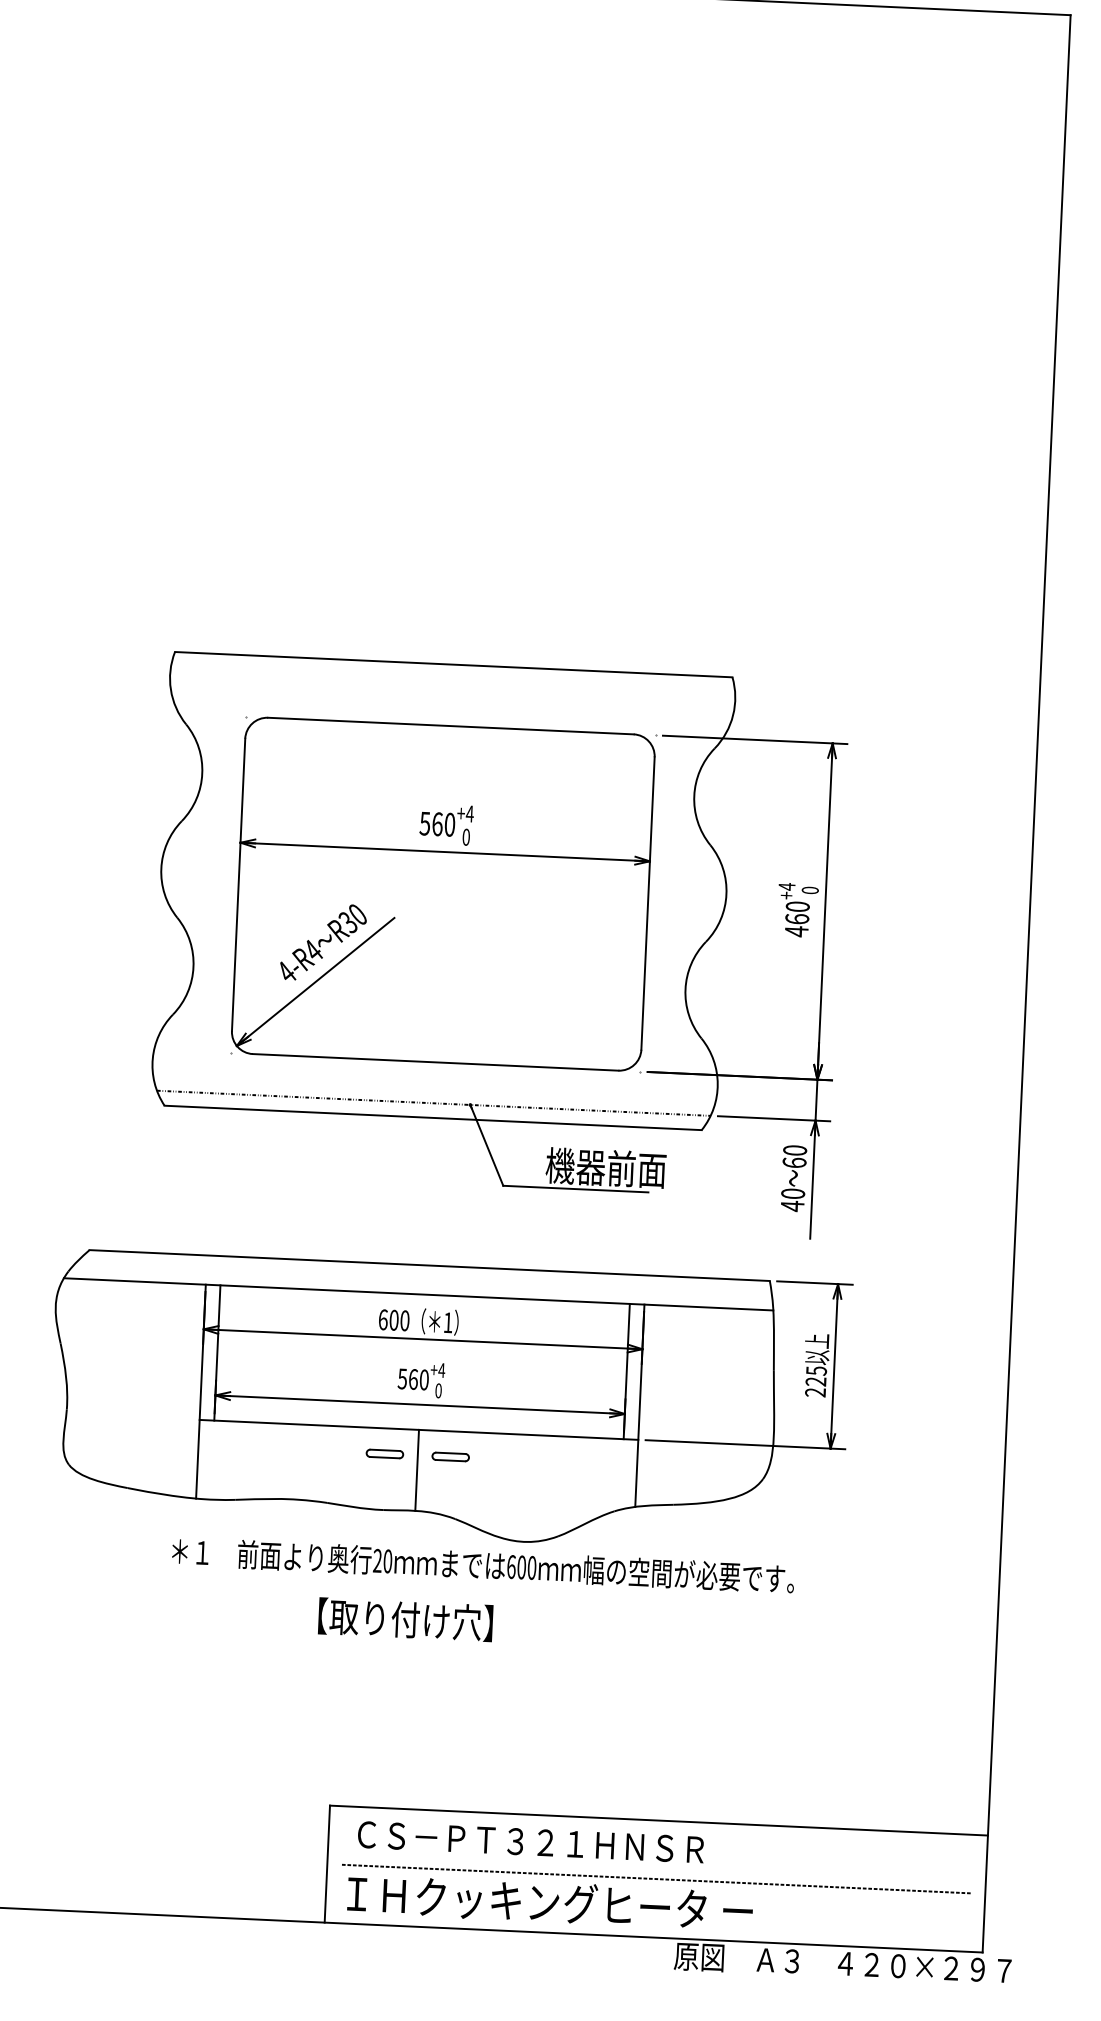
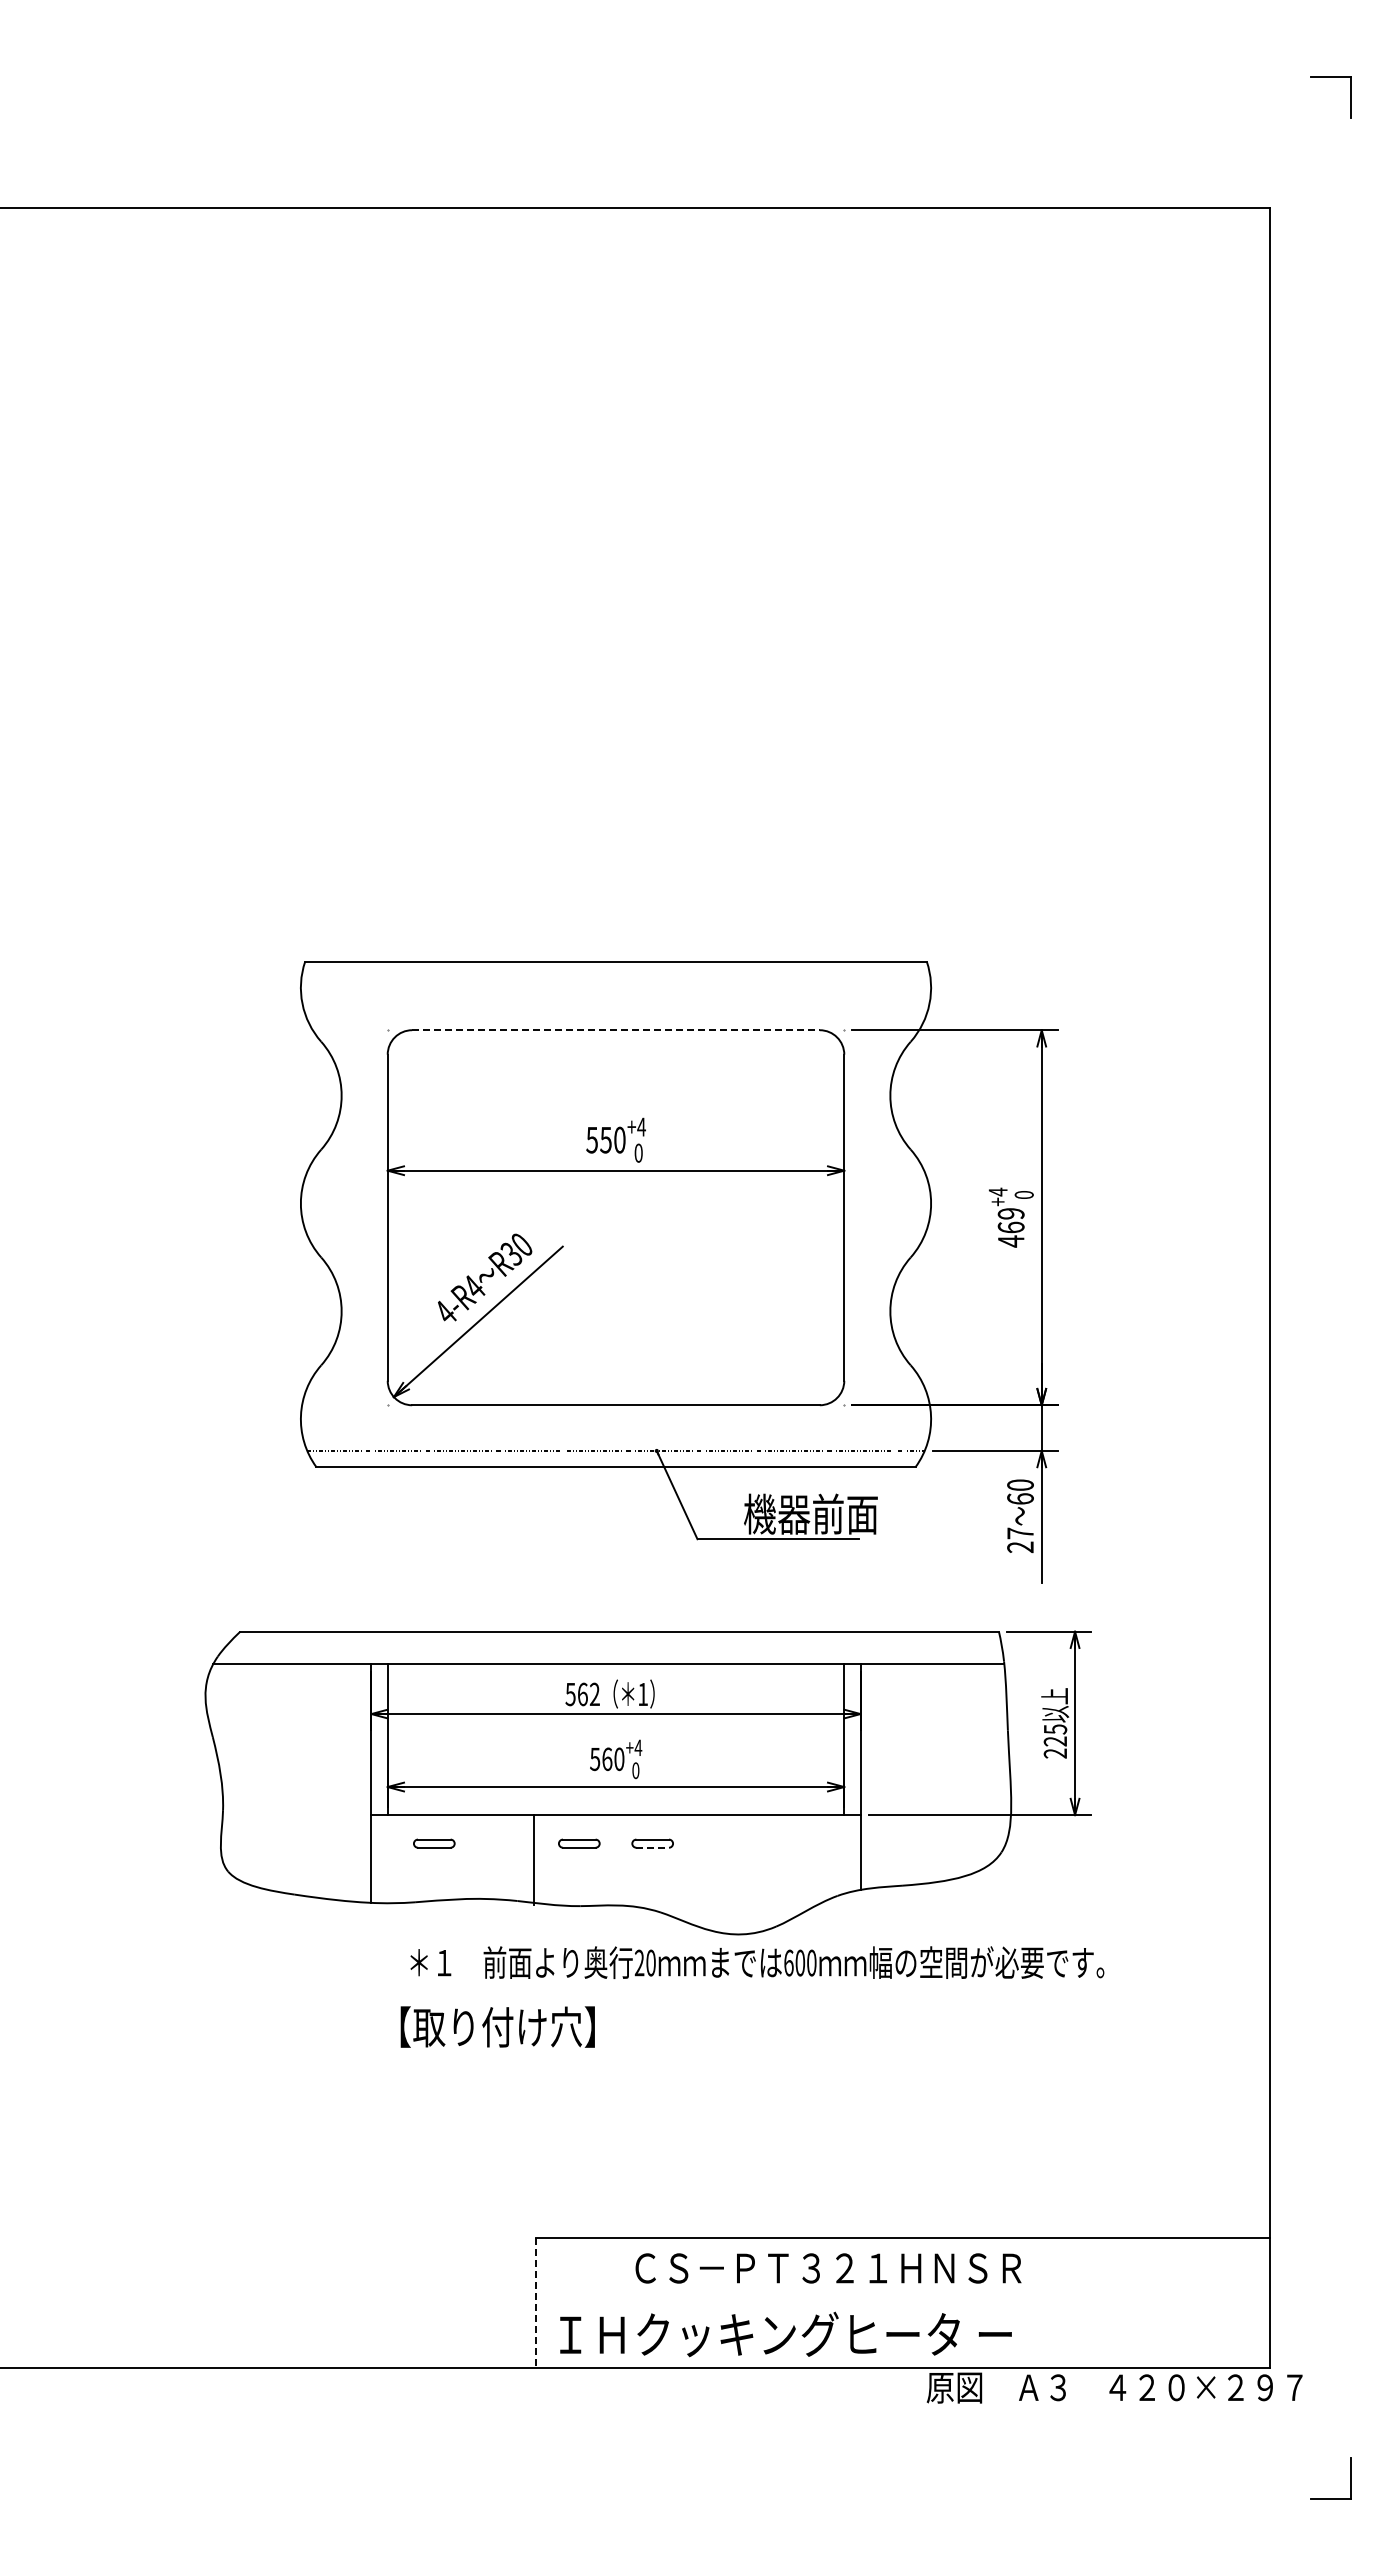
line: (451, 726) -> (616, 1030), solid -> dashed
text: (437, 823) -> (605, 1139), 560 -> 550
text: (798, 906) -> (1011, 1213), 460 -> 469
text: (792, 1200) -> (1020, 1540), 40 -> 27
text: (393, 1320) -> (582, 1694), 600 -> 562
part: (255, 1447) -> (434, 1843), added
line: (451, 1460) -> (653, 1847), solid -> dashed
line: (417, 1470) -> (534, 1860), moved
text: (483, 1565) -> (757, 1962), moved
text: (405, 1619) -> (497, 2026), moved
text: (530, 1842) -> (828, 2268), moved
line: (326, 1864) -> (535, 2303), solid -> dashed
line: (655, 1879) -> (902, 2303), removed

